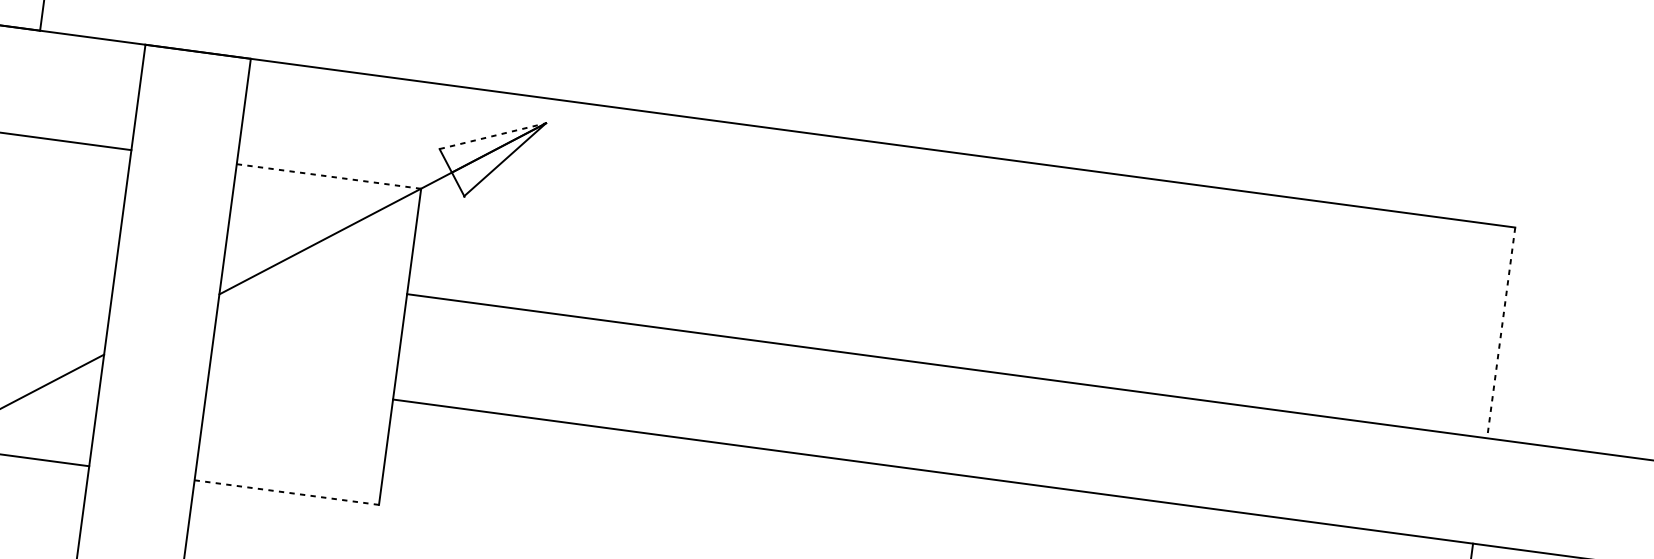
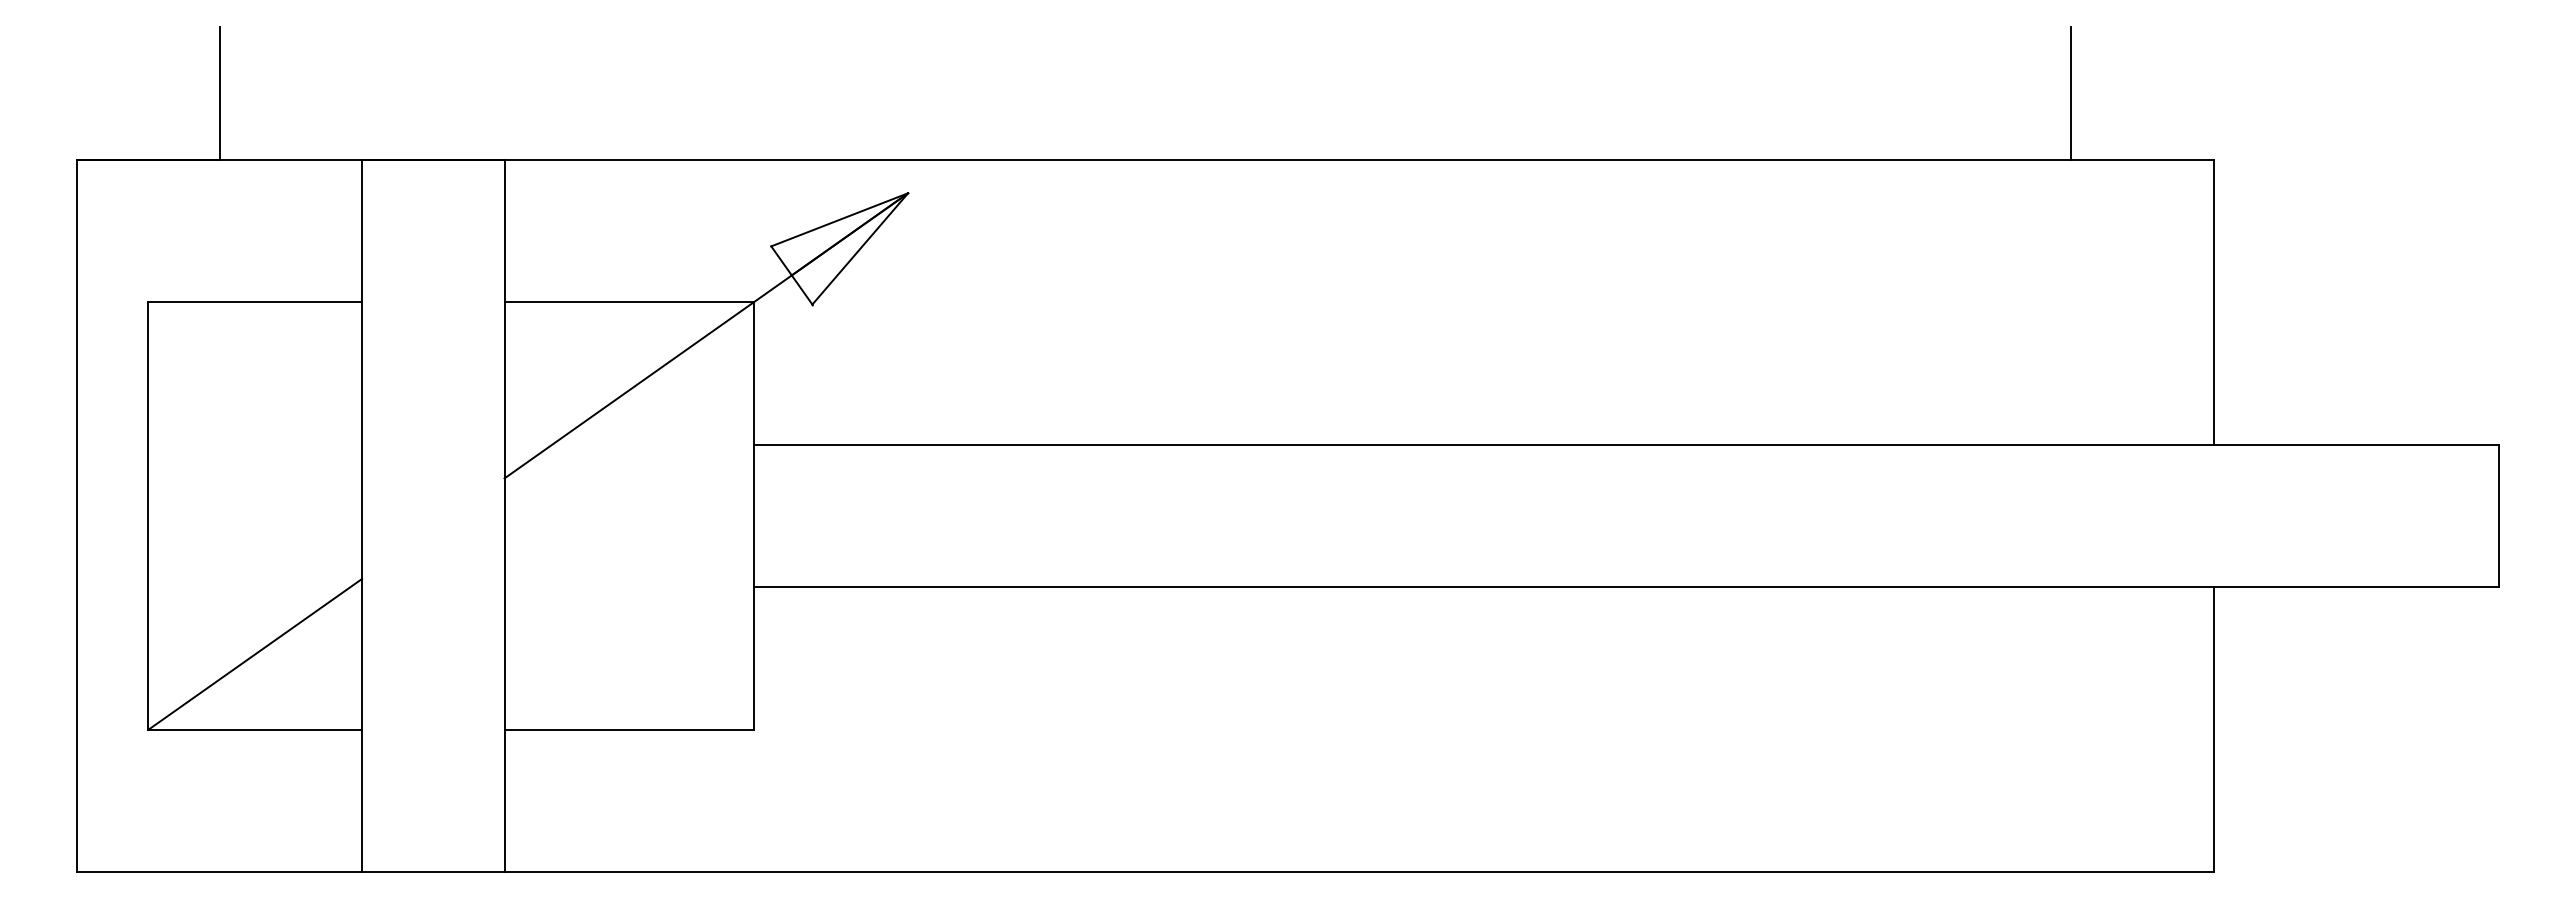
line: (493, 136) -> (840, 219), dashed -> solid
line: (1416, 163) -> (2071, 92), added
line: (329, 176) -> (629, 302), dashed -> solid
line: (1500, 332) -> (2213, 302), dashed -> solid
line: (287, 492) -> (629, 729), dashed -> solid

